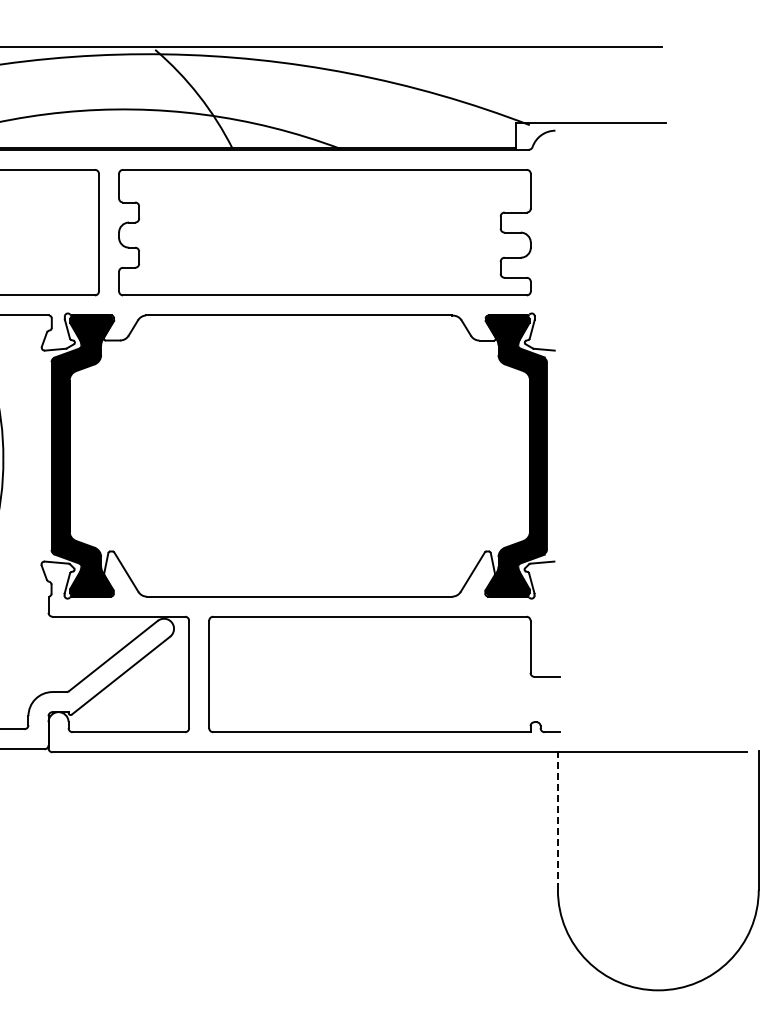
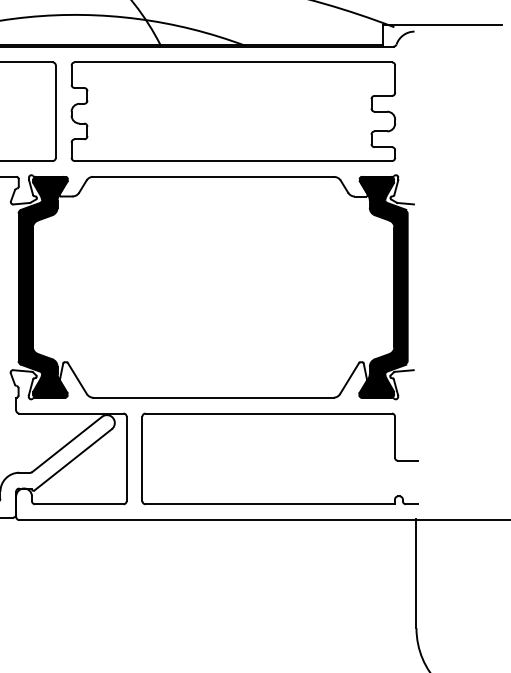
line: (557, 820) -> (416, 573), dashed -> solid

